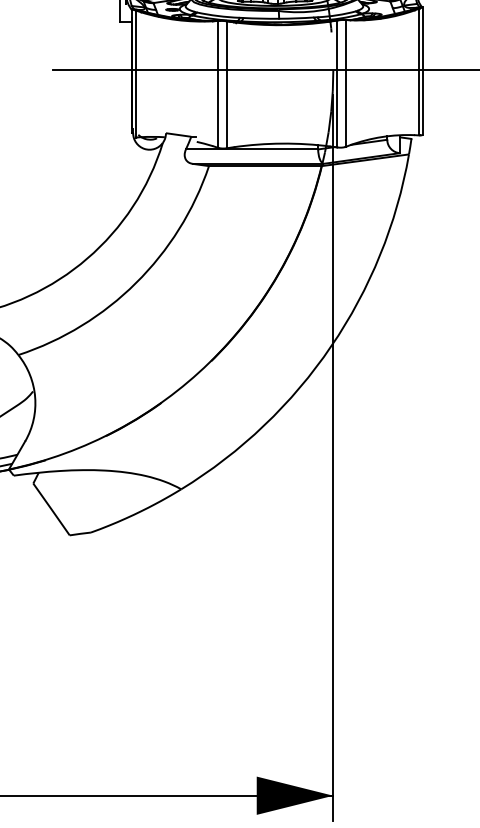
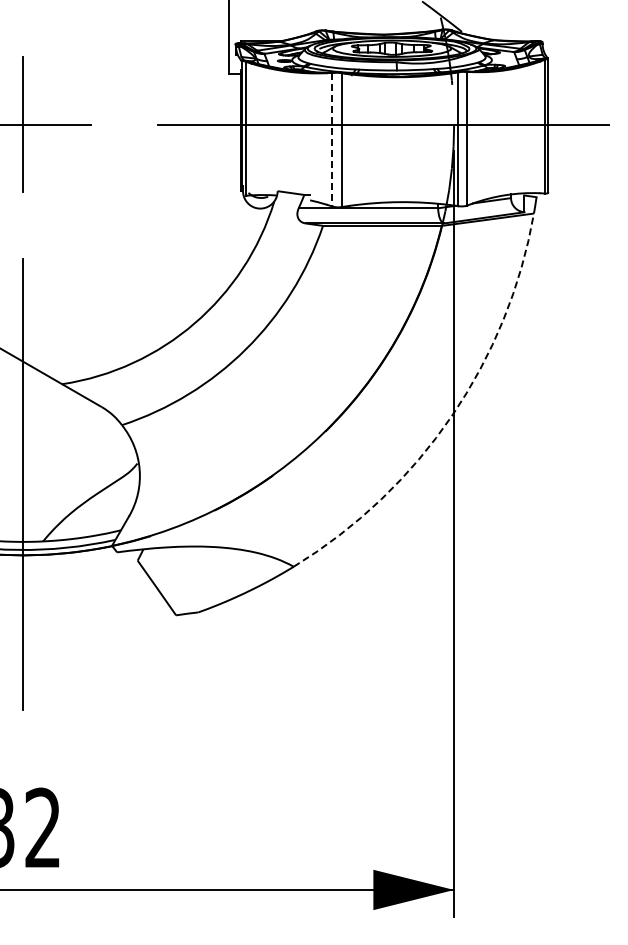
line: (217, 84) -> (332, 139), solid -> dashed
arc: (330, 346) -> (451, 416), solid -> dashed

